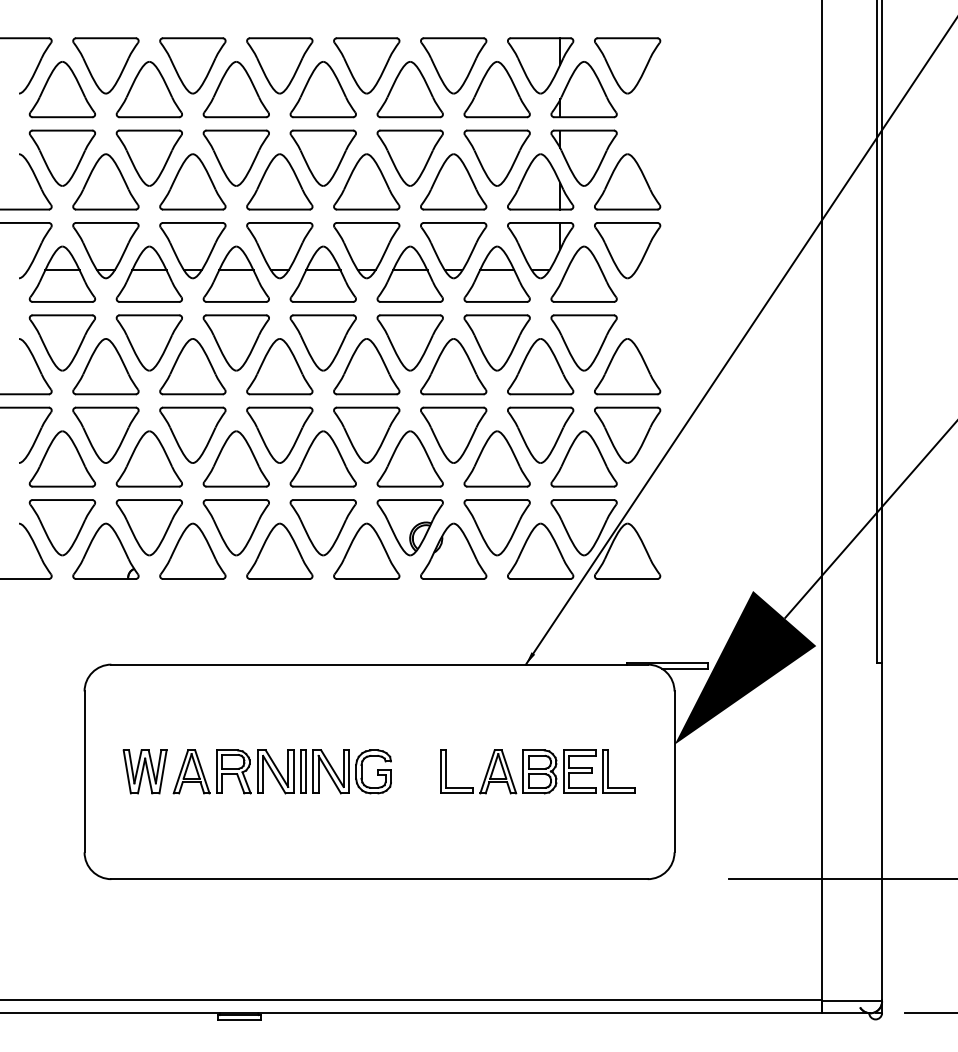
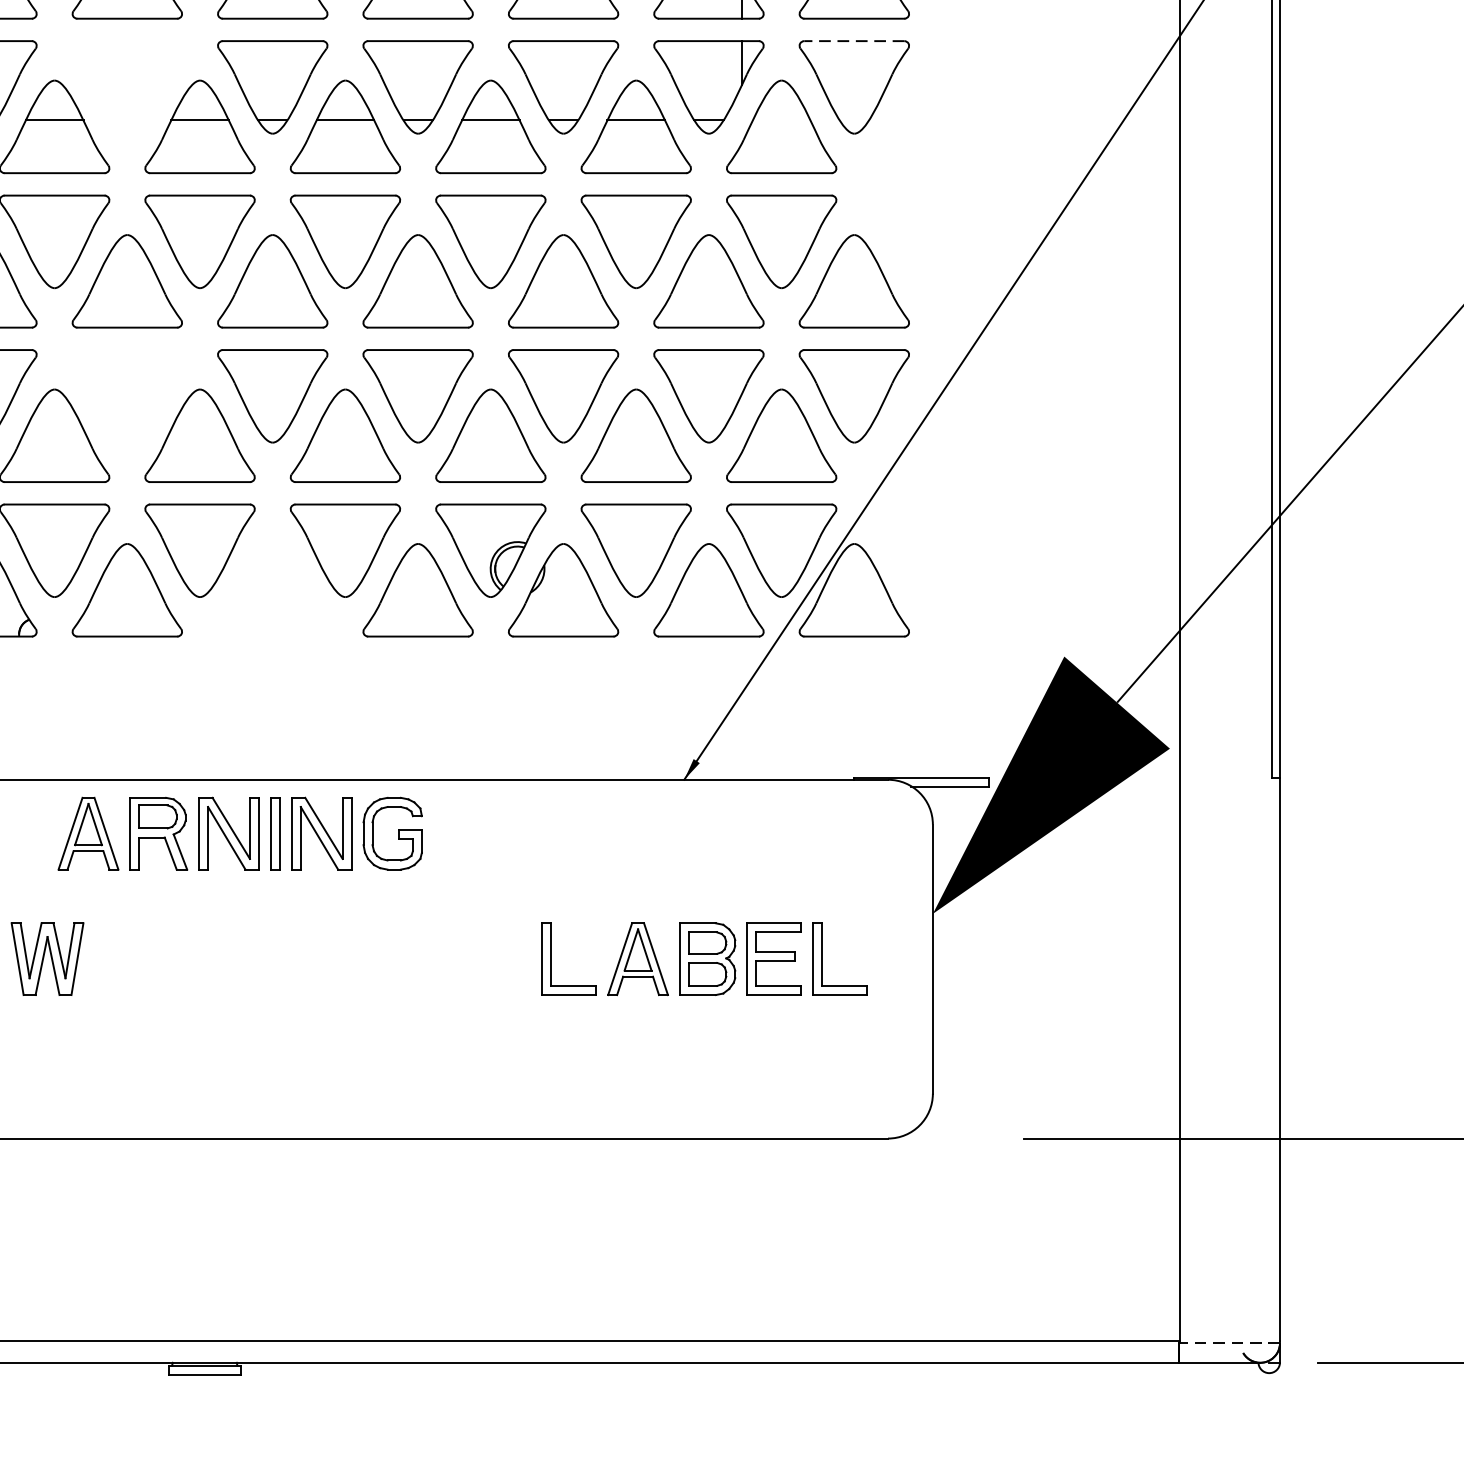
line: (627, 222) -> (854, 40), solid -> dashed
part: (192, 250) -> (126, 87), removed
part: (192, 434) -> (126, 394), removed
part: (279, 550) -> (272, 588), removed
part: (281, 771) -> (238, 833), moved
line: (851, 1001) -> (1228, 1343), solid -> dashed

